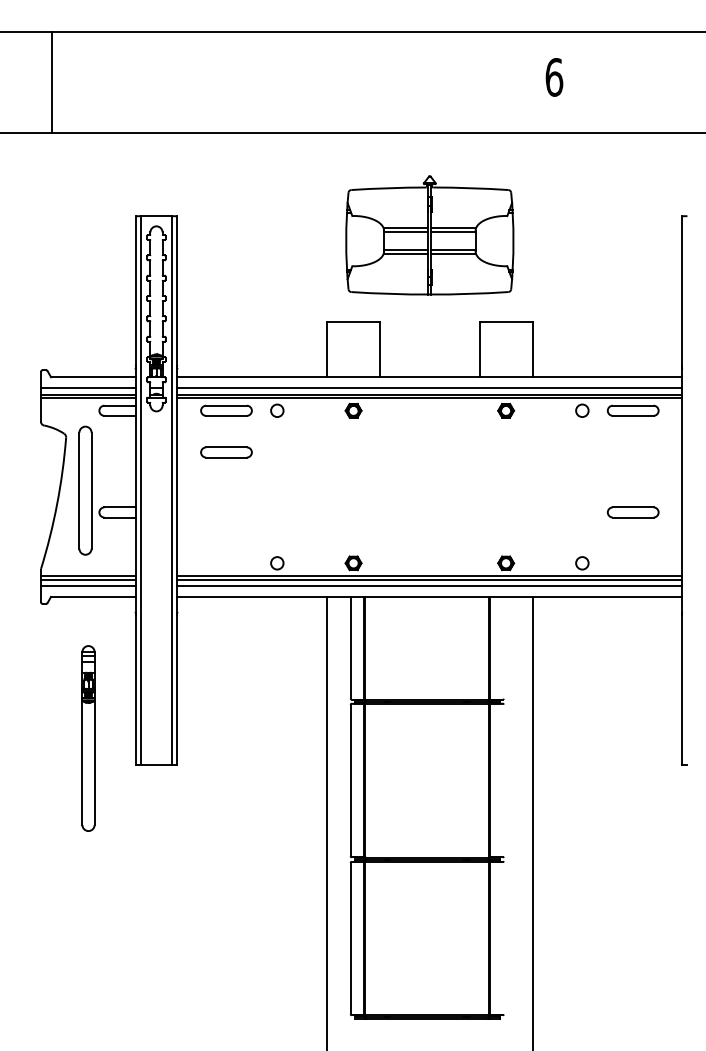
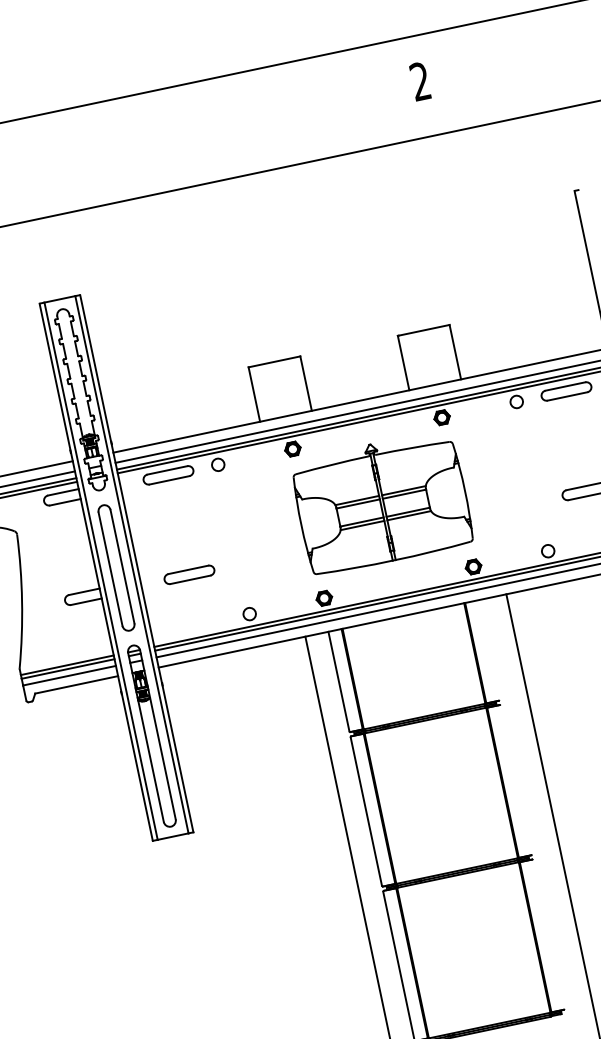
text: (554, 77) -> (420, 81), 6 -> 2
part: (429, 235) -> (381, 502), moved
part: (226, 452) -> (189, 574), moved
part: (85, 490) -> (116, 567), moved
part: (88, 738) -> (151, 736), moved

